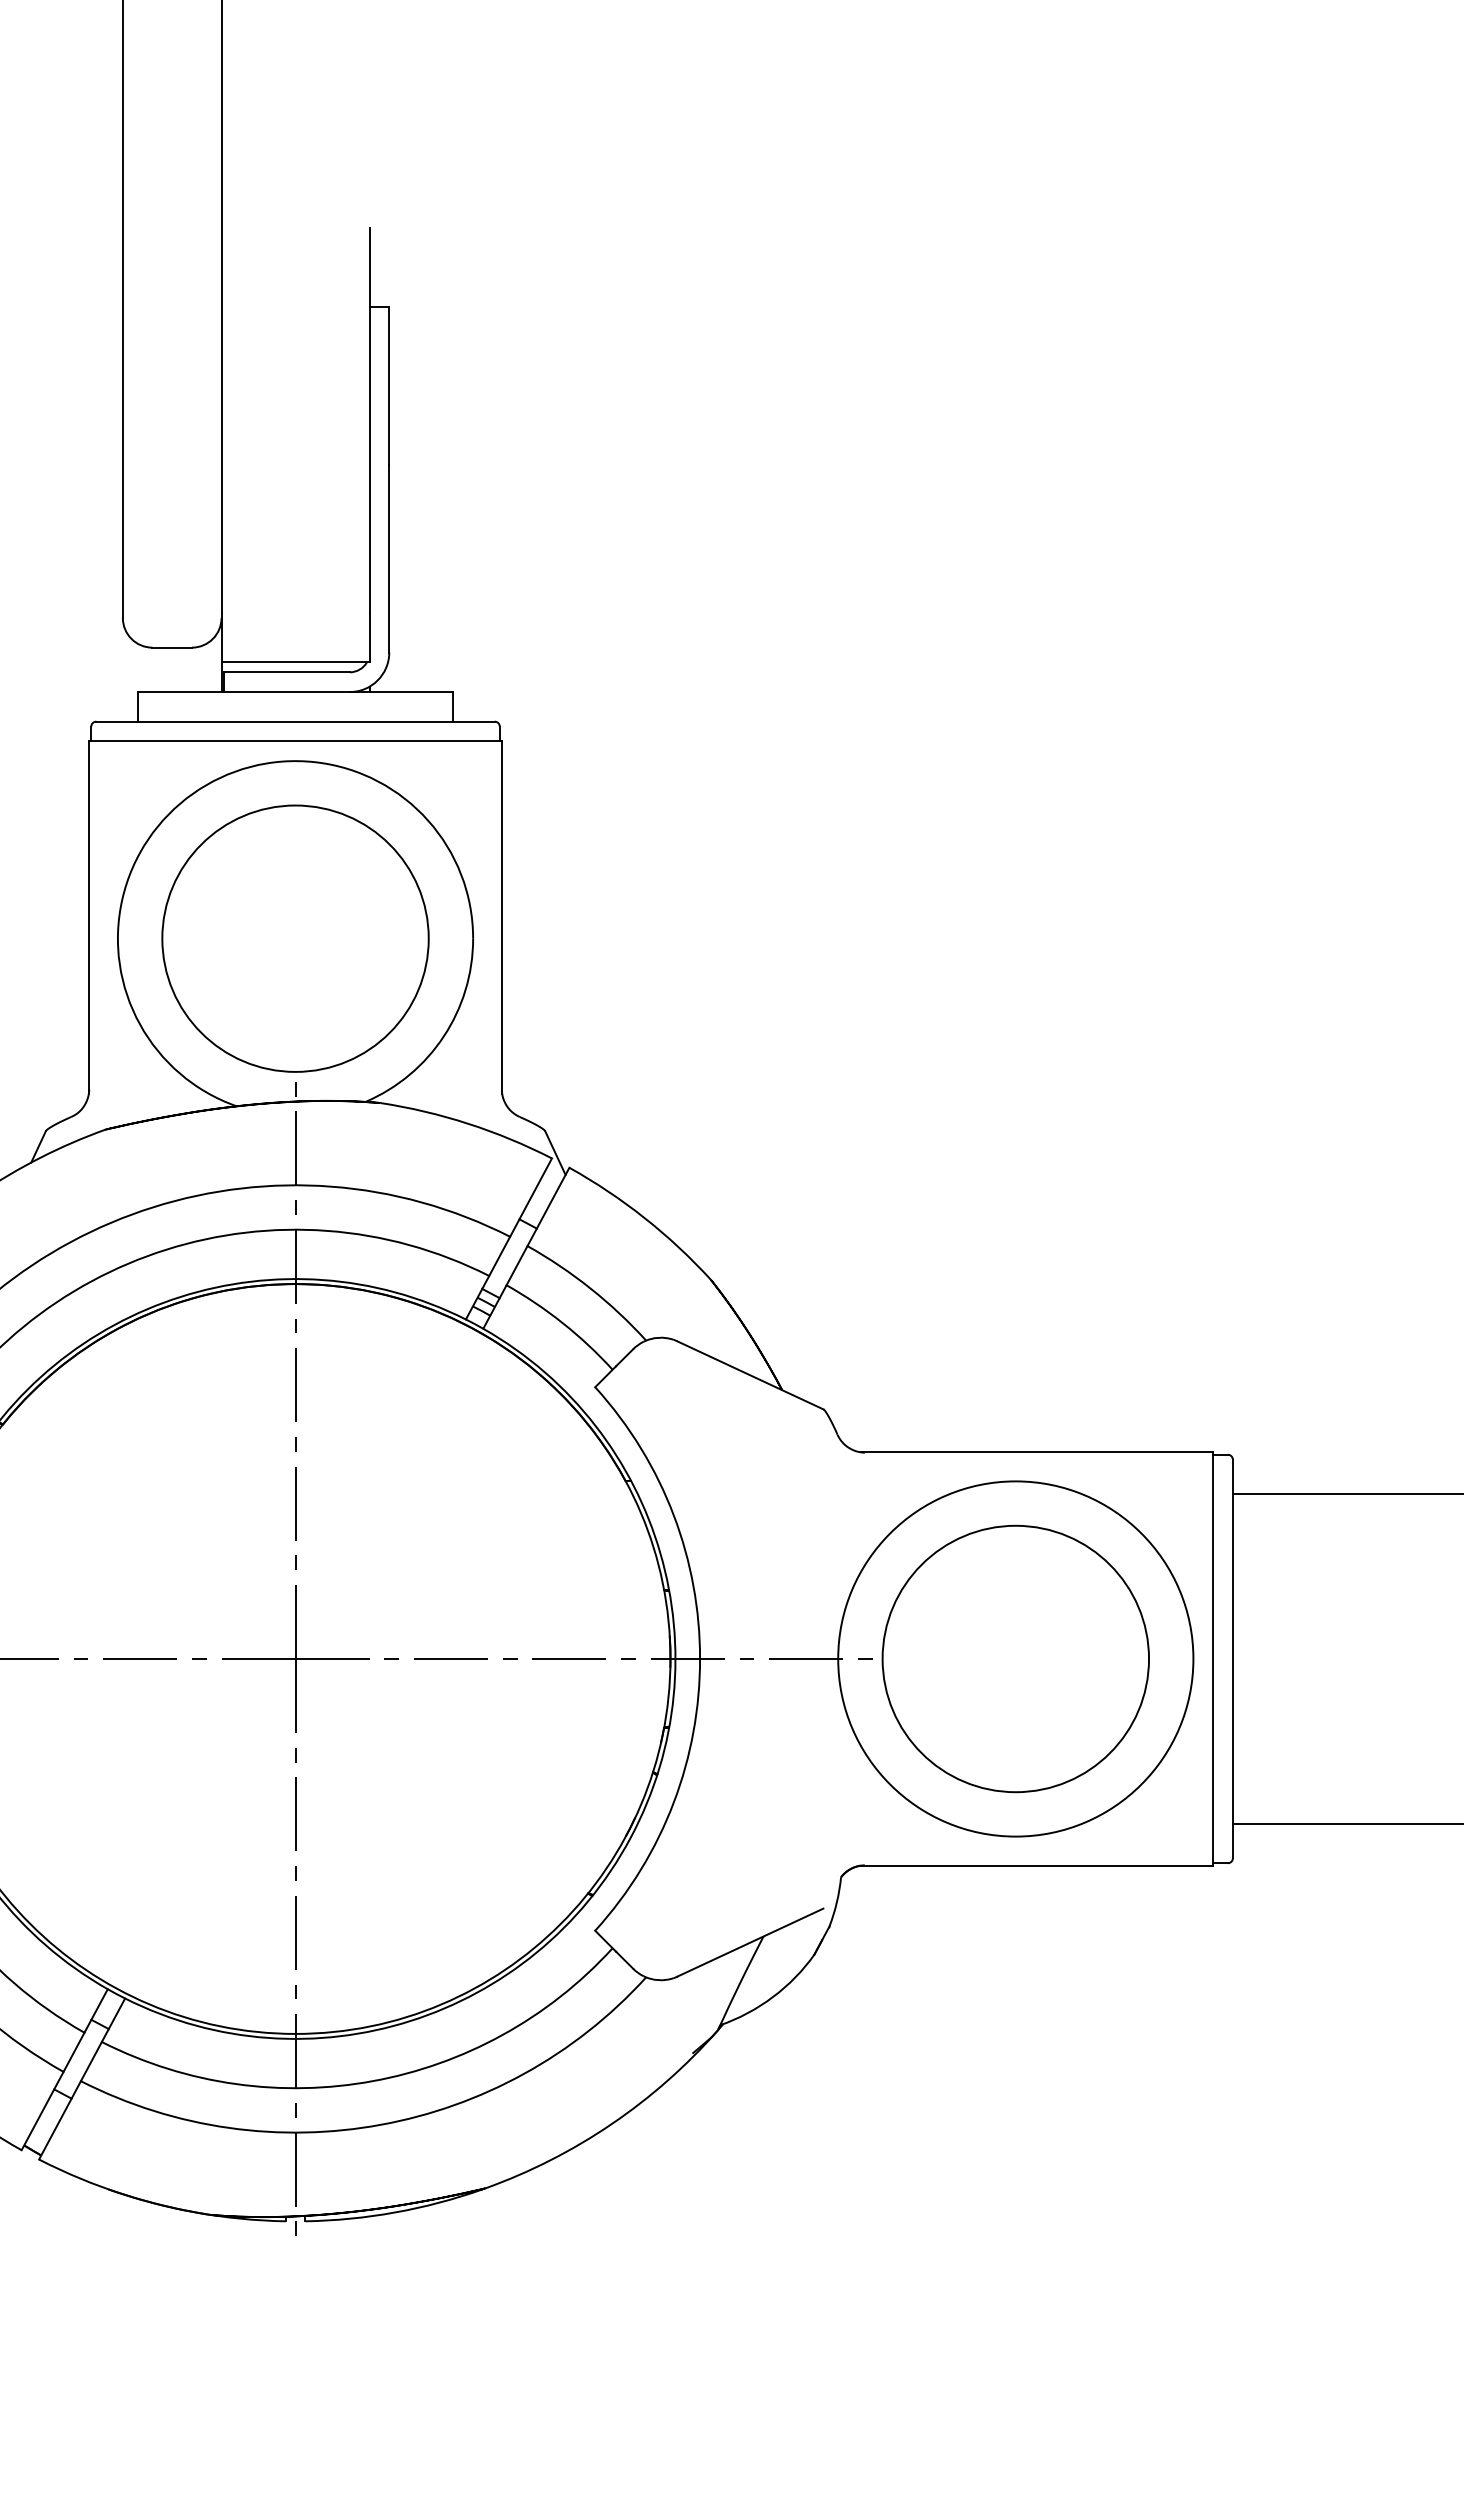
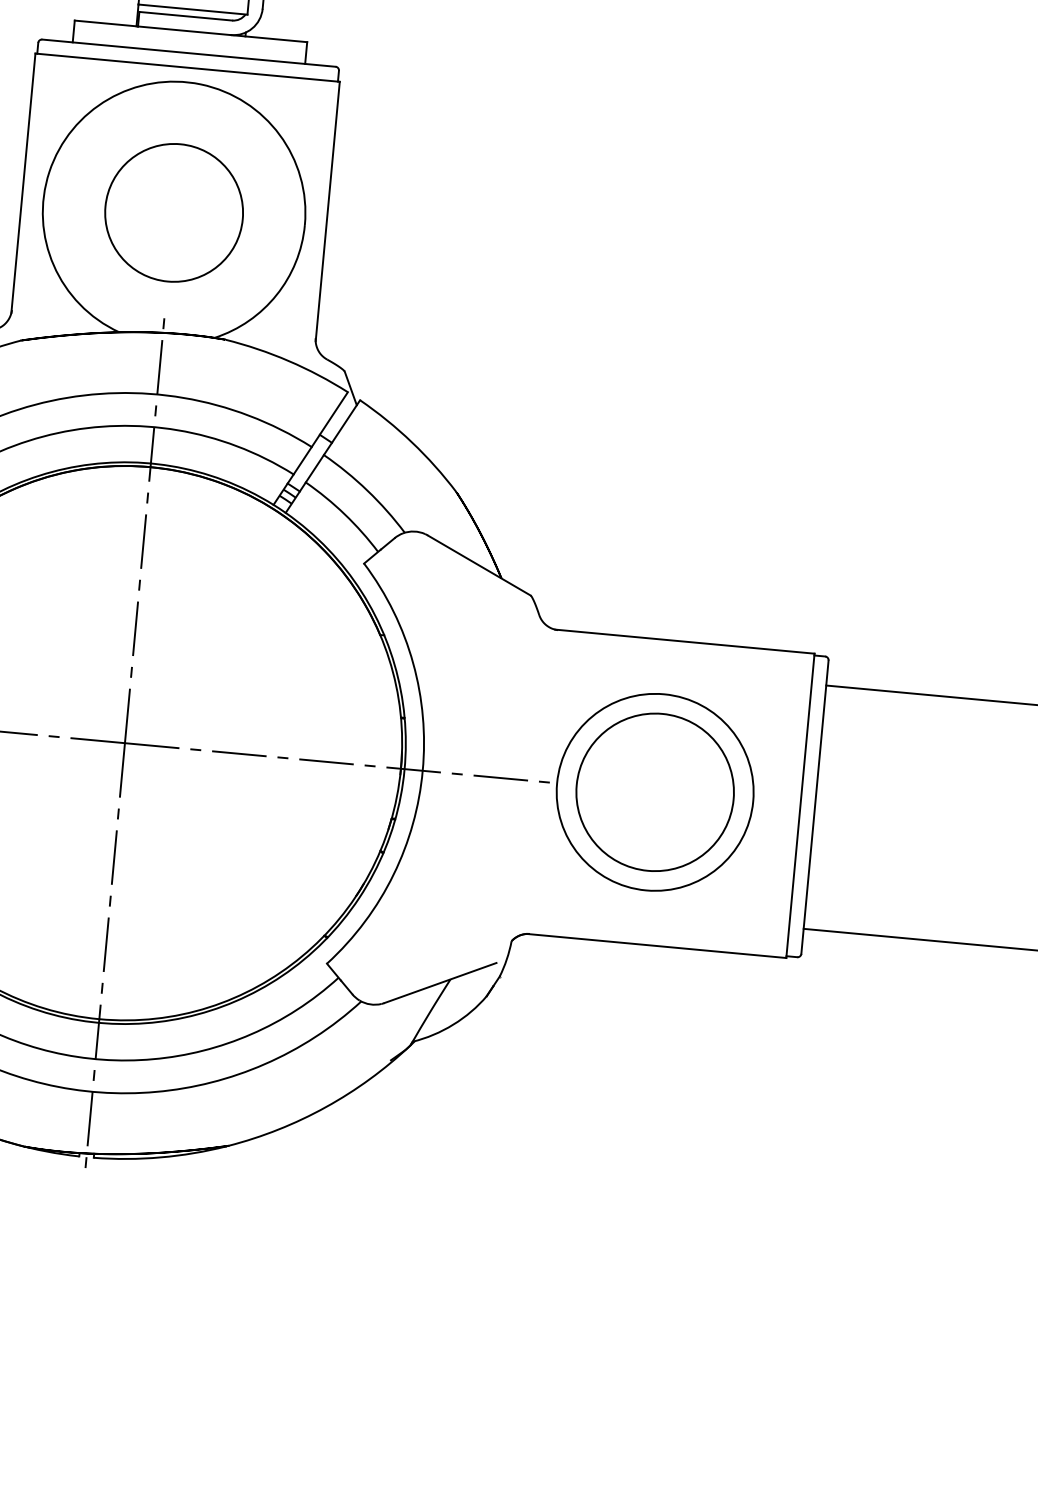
circle: (295, 938) -> (174, 212), size x0.7
circle: (1015, 1658) -> (654, 791), size x0.6

